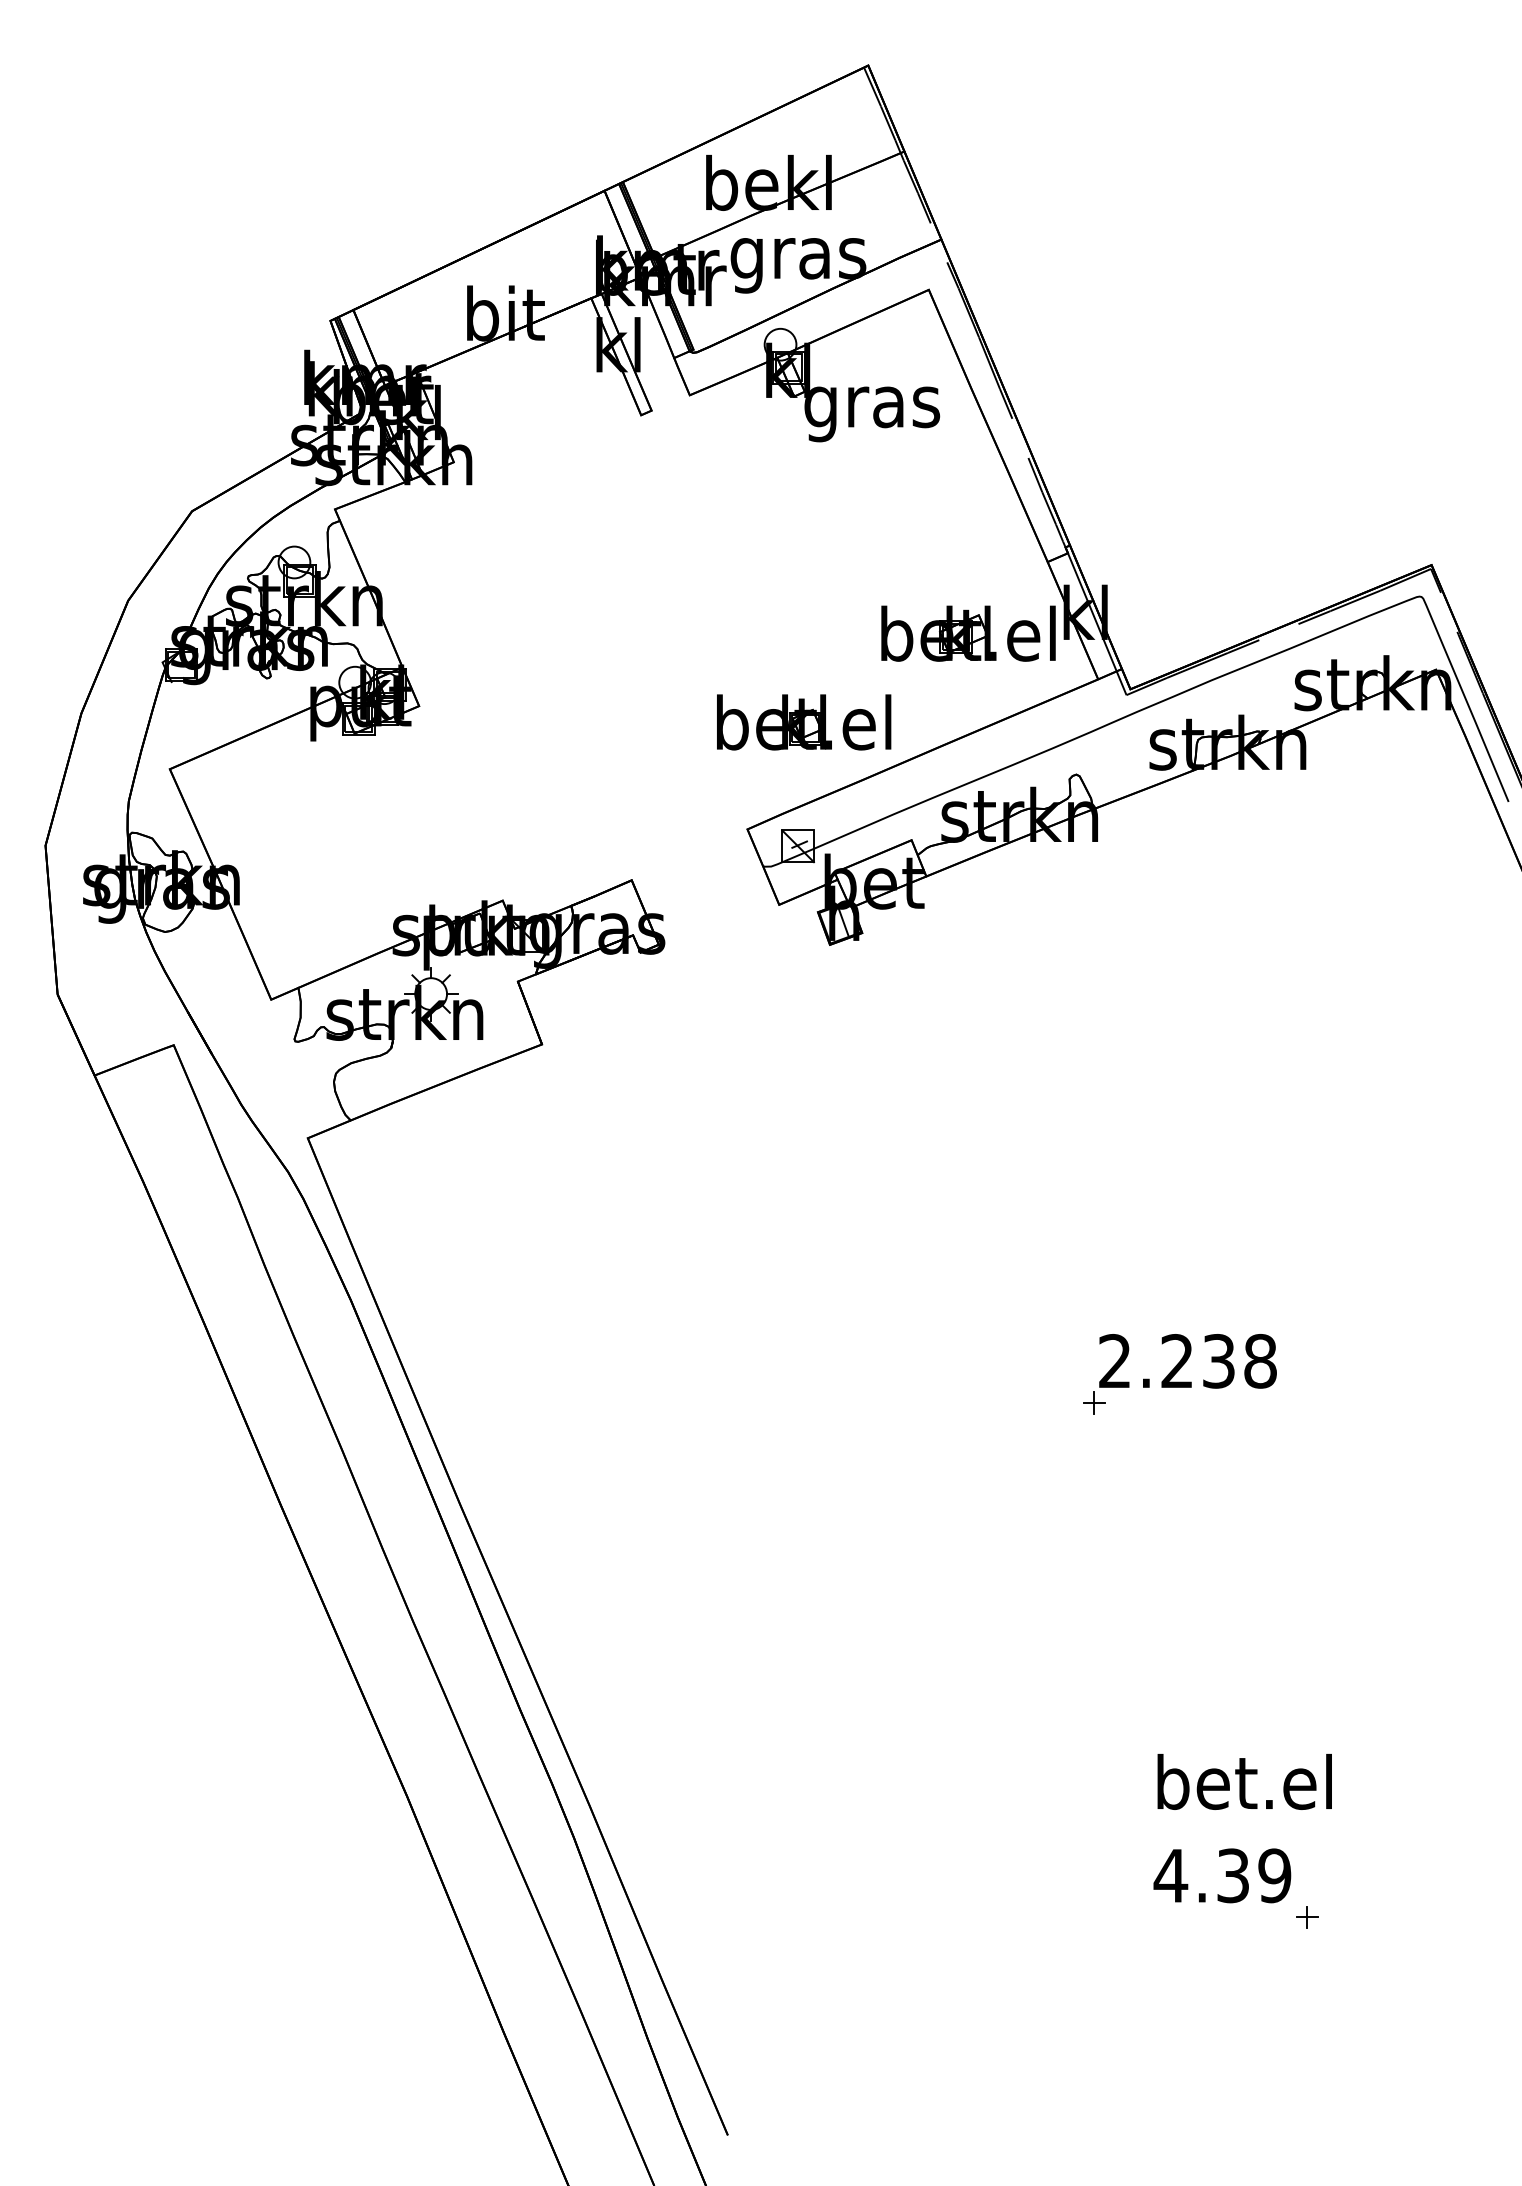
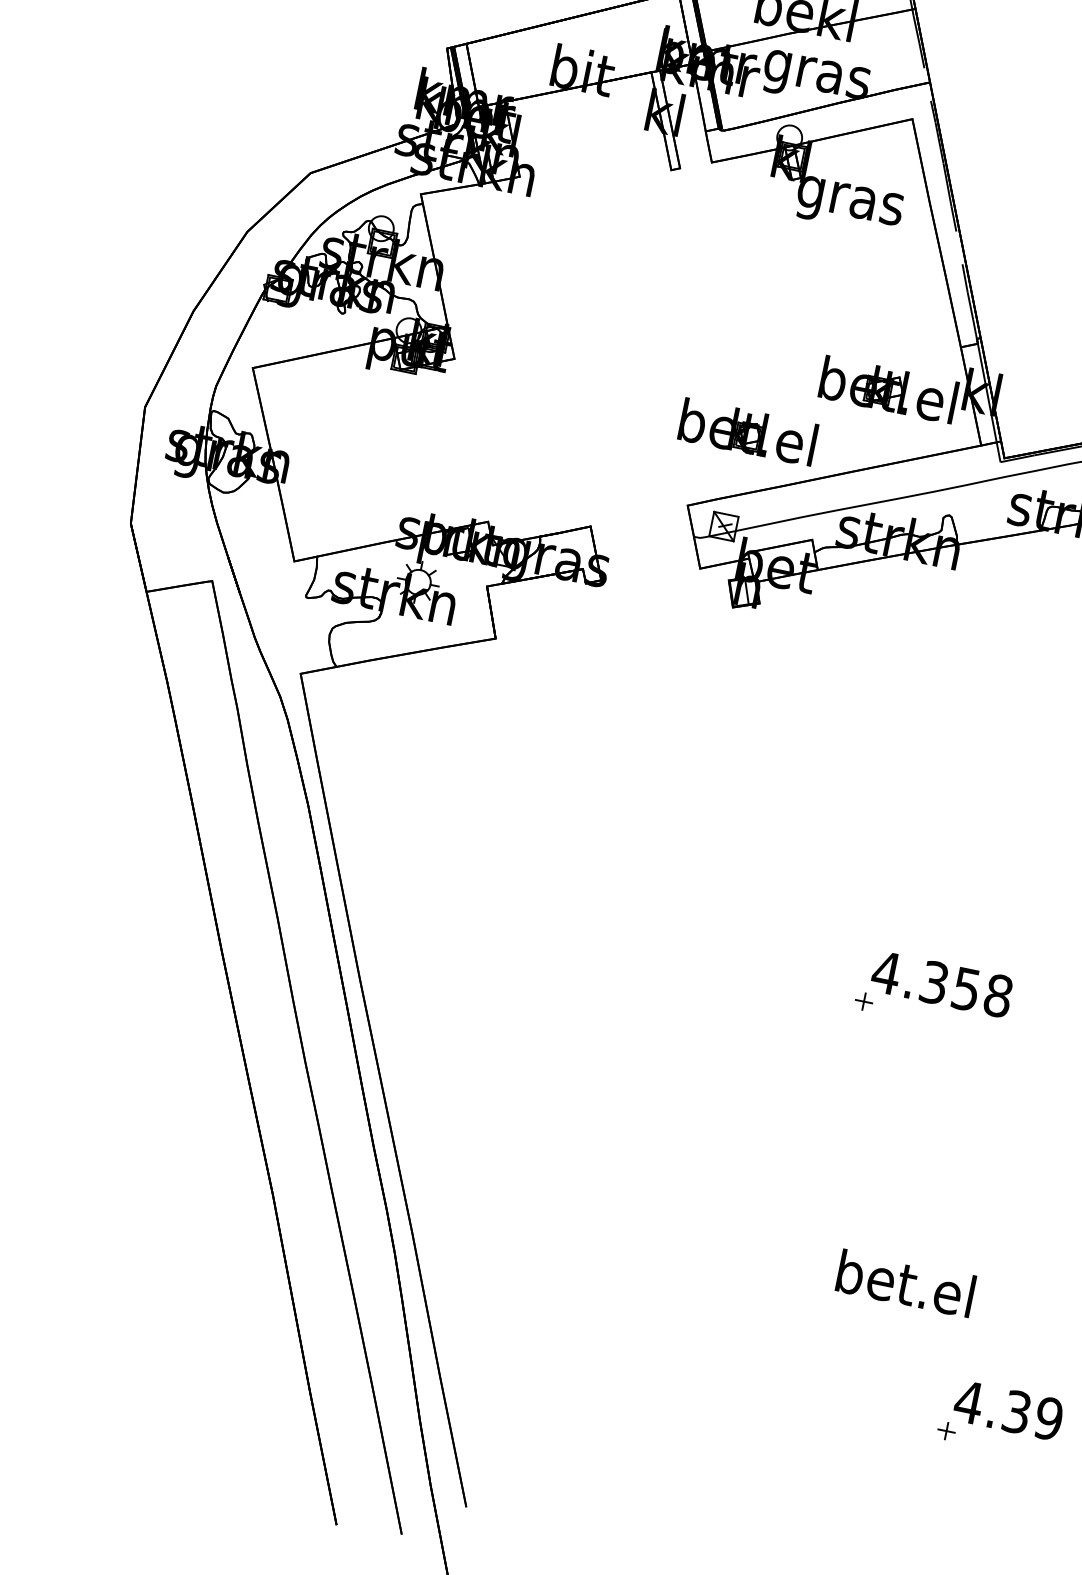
text: (1165, 1361) -> (925, 981), 2.238 -> 4.358
text: (1244, 1781) -> (905, 1283), moved
text: (1222, 1875) -> (1008, 1410), moved

